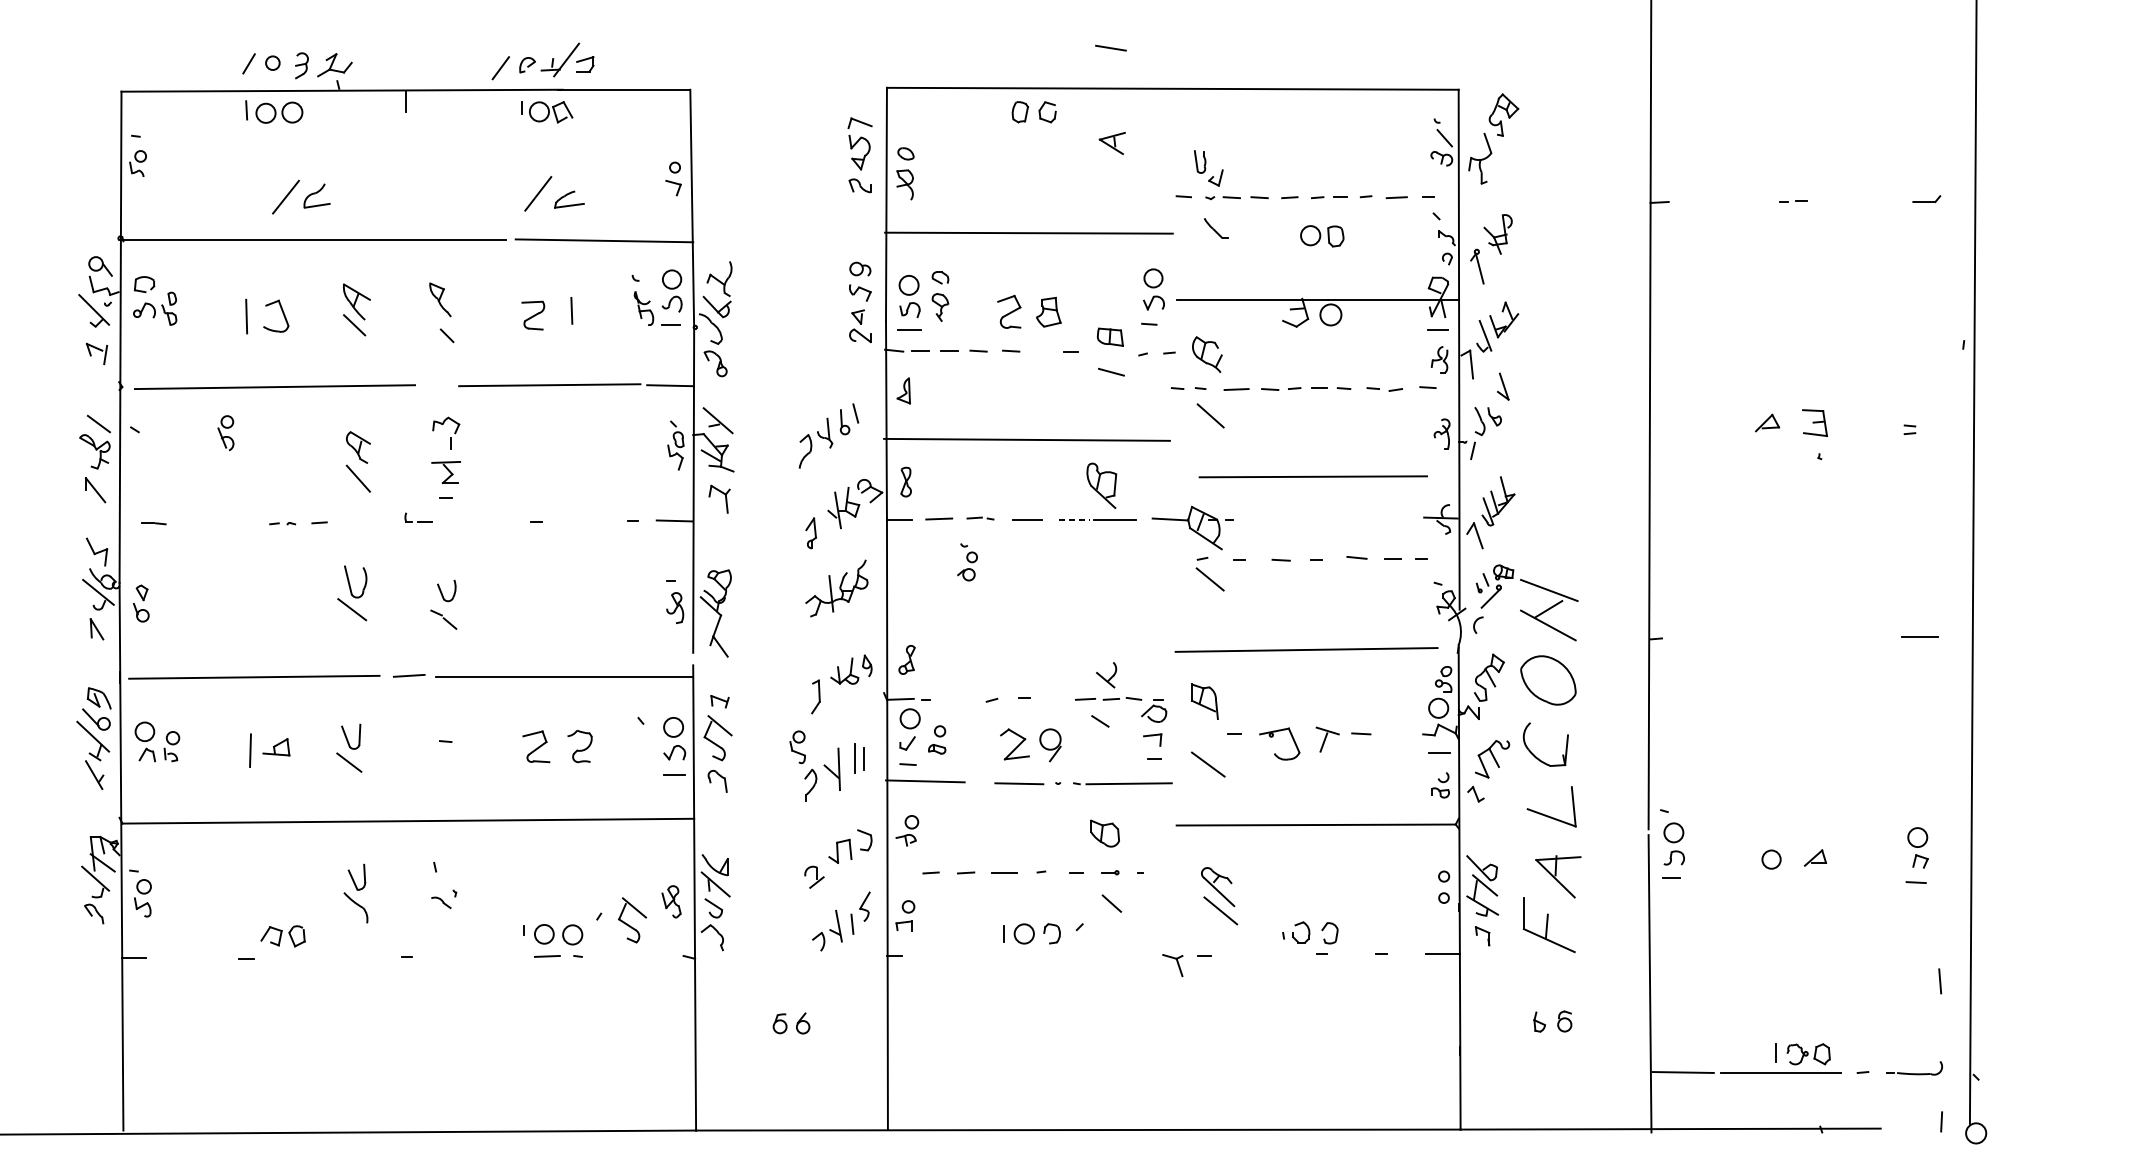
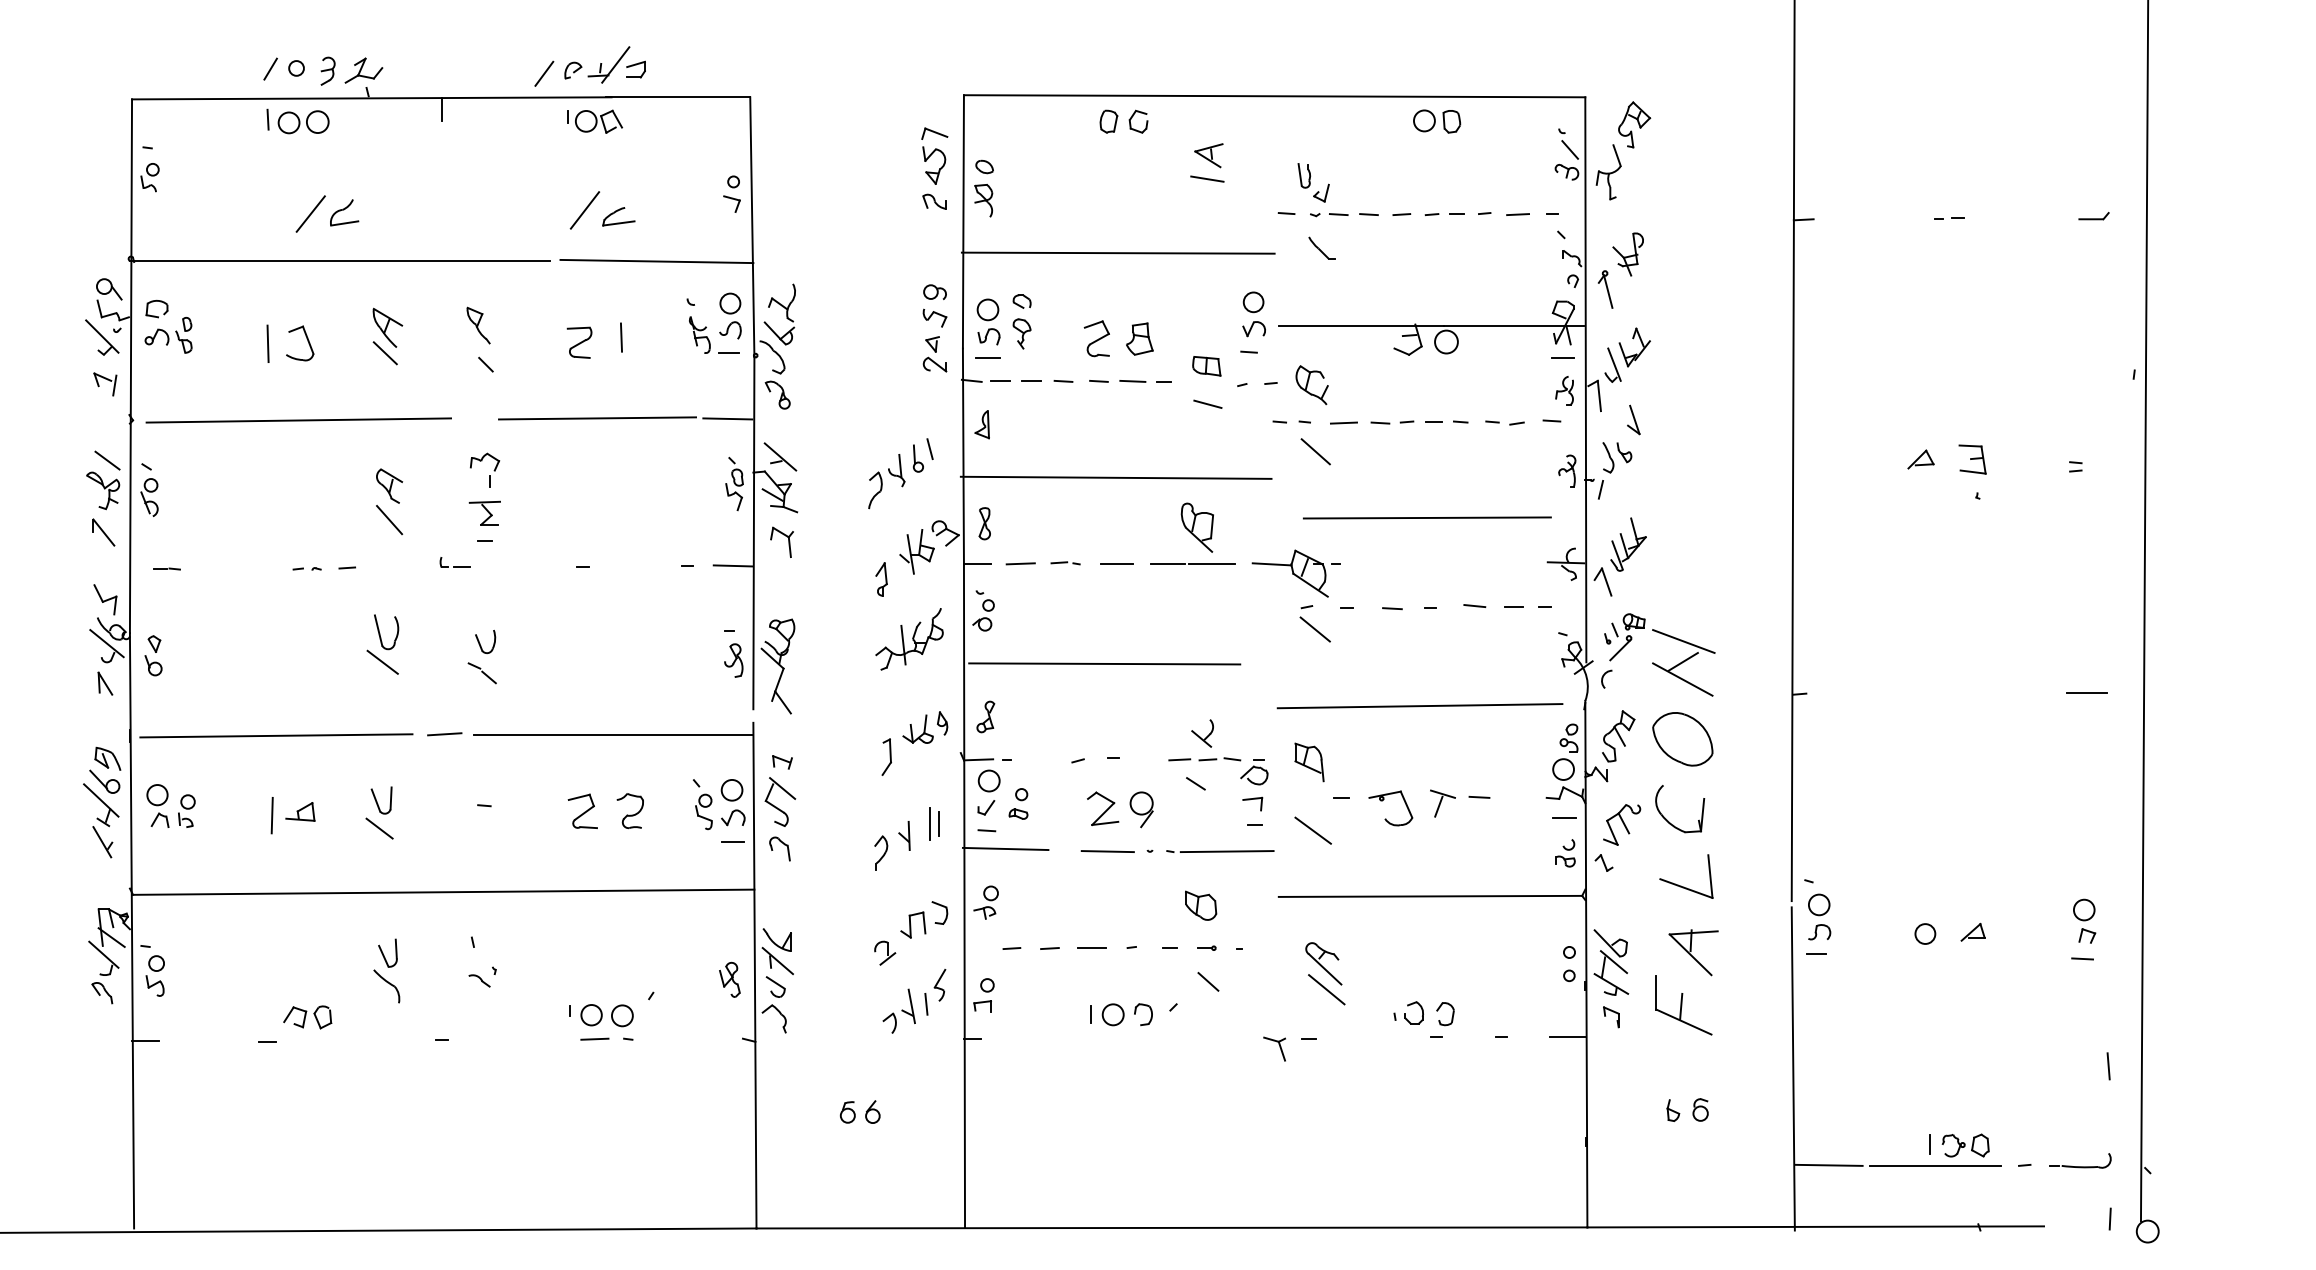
line: (1111, 47) -> (1207, 178), moved
part: (1322, 236) -> (1437, 121), moved
line: (1042, 350) -> (1132, 380), added
part: (225, 433) -> (149, 497), moved
line: (1075, 519) -> (1168, 564), dashed -> solid
part: (967, 561) -> (983, 610), moved
line: (1016, 610) -> (1104, 663), added
part: (797, 746) -> (703, 811), moved
part: (832, 768) -> (904, 835), size x0.62
part: (628, 924) -> (683, 1004), removed

